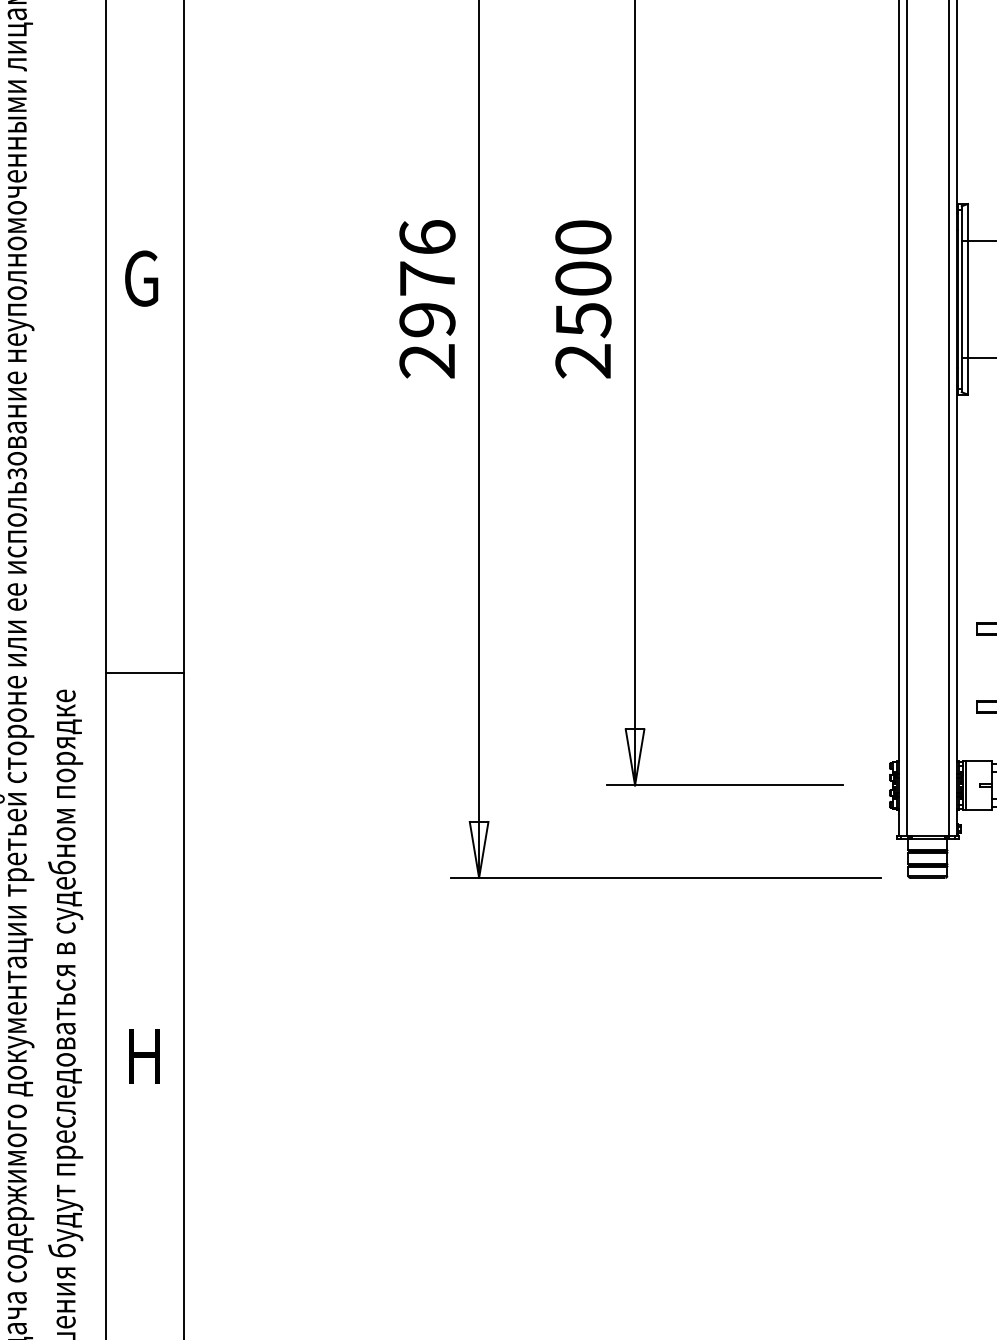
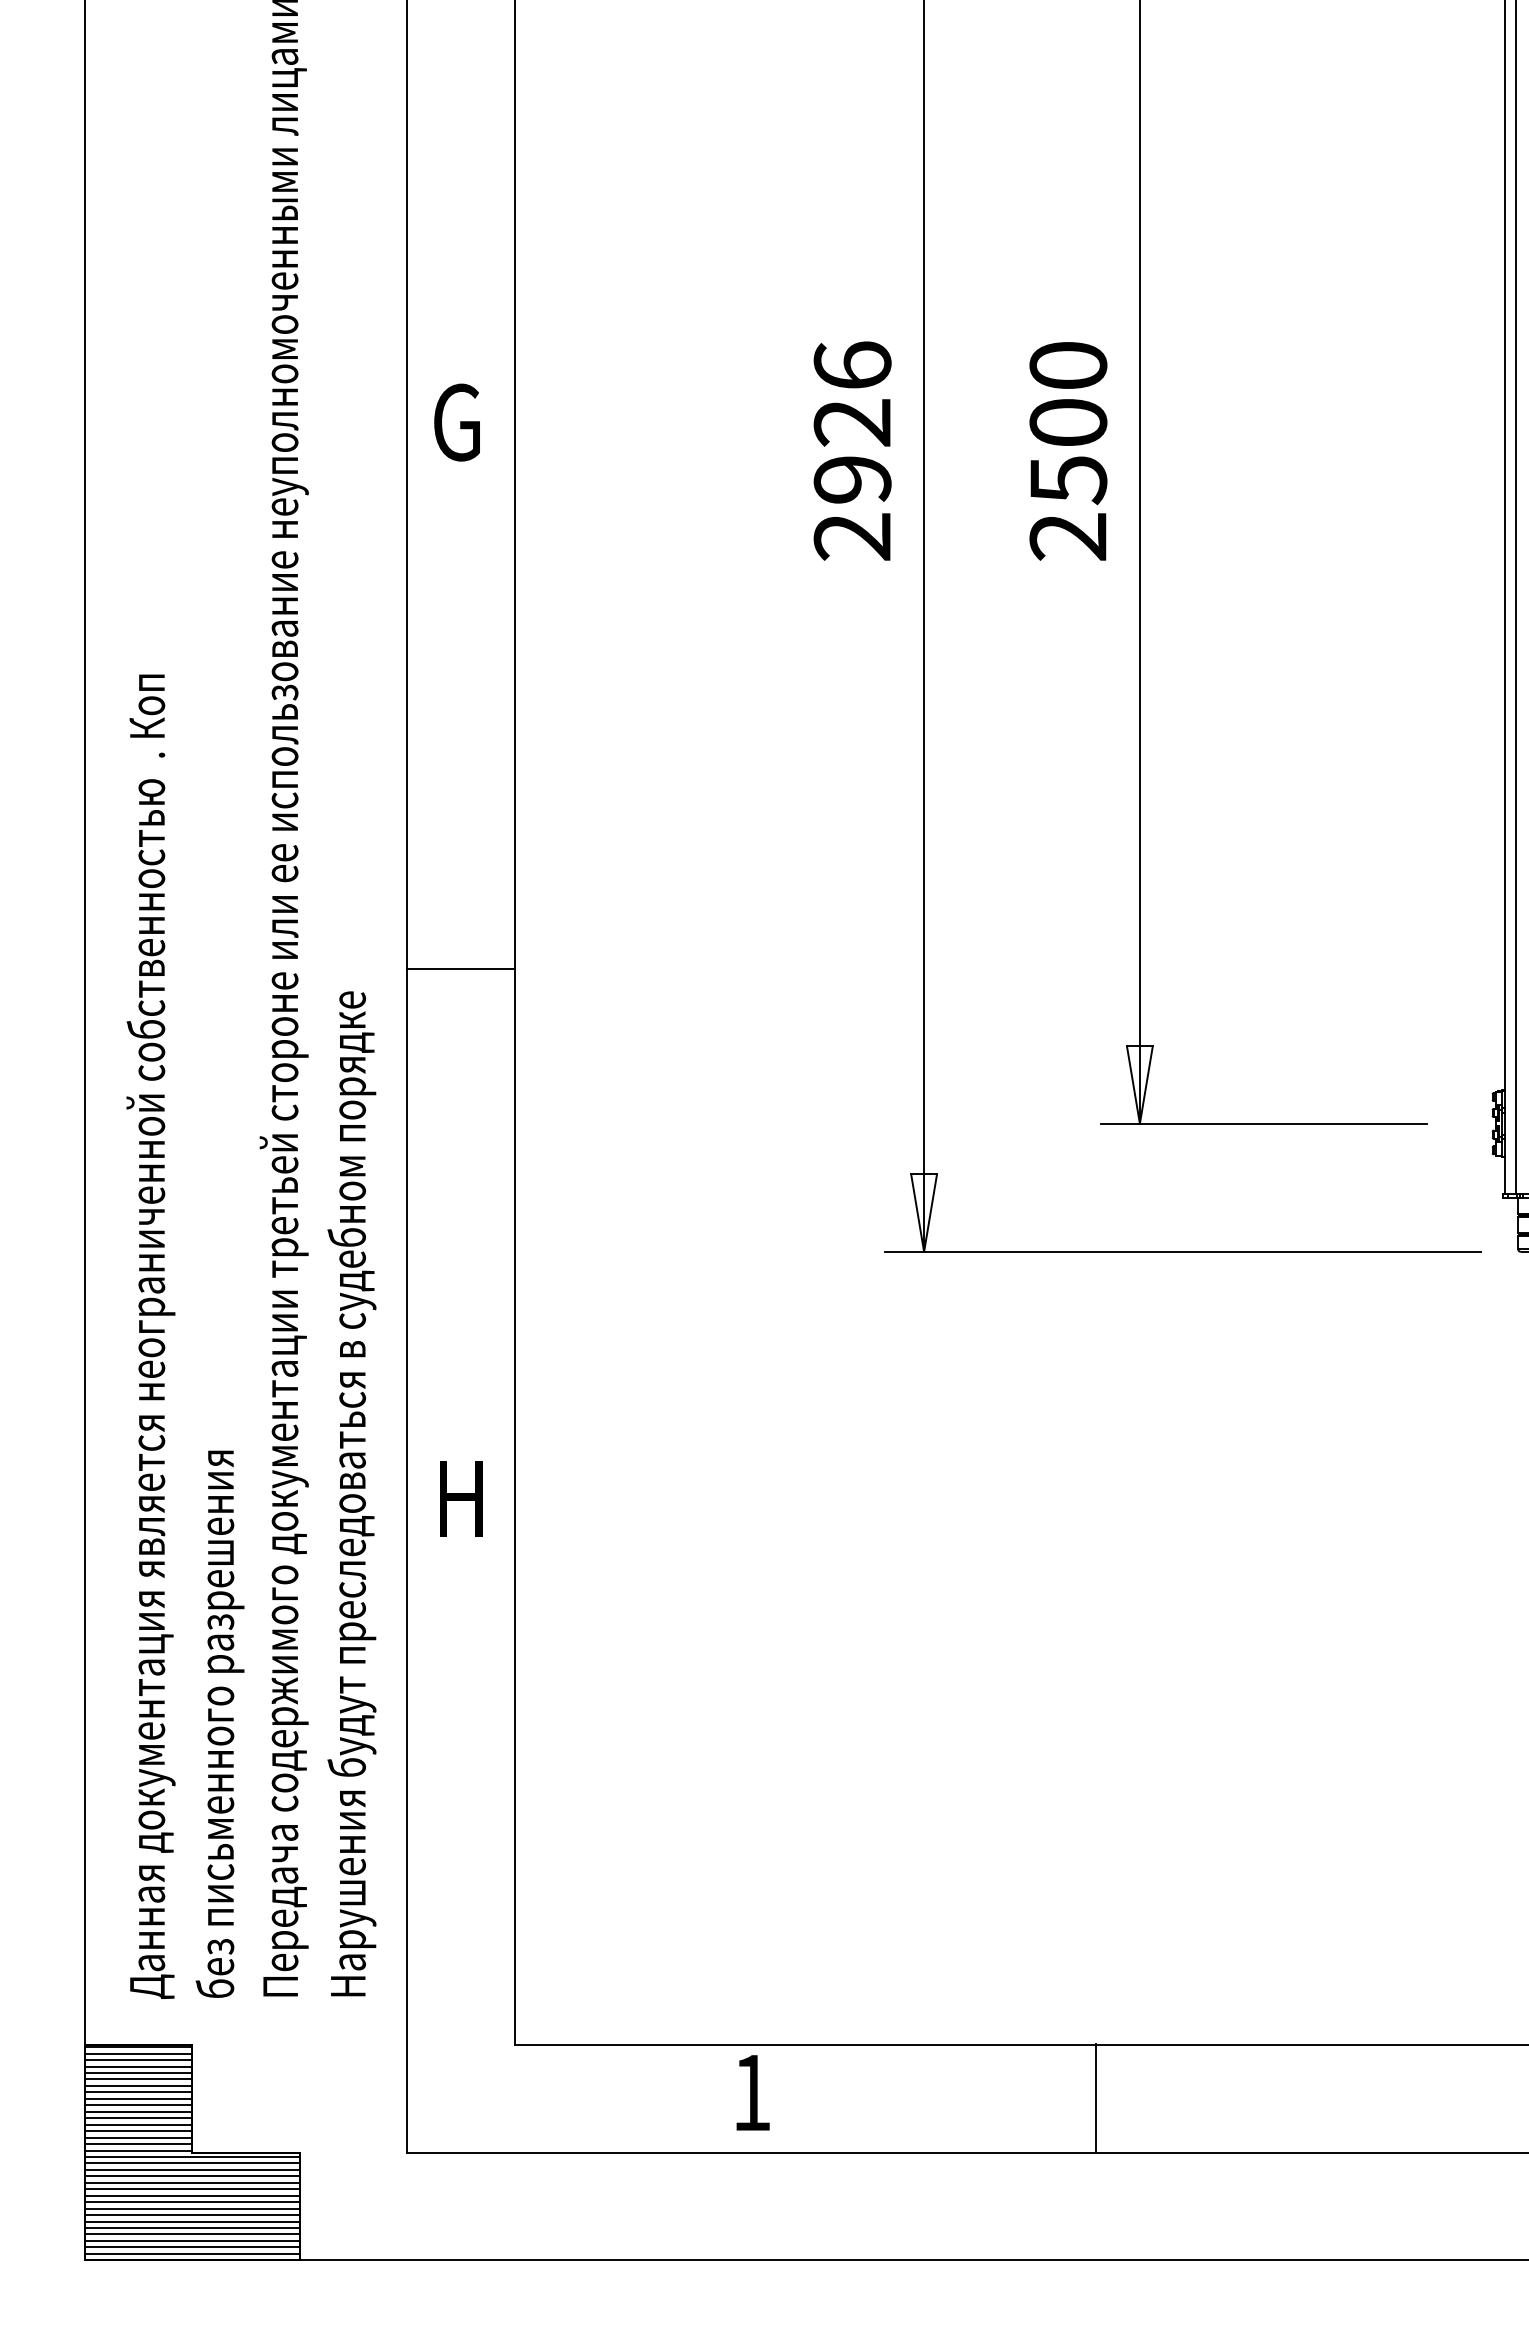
text: (426, 278) -> (851, 422), 2976 -> 2926

